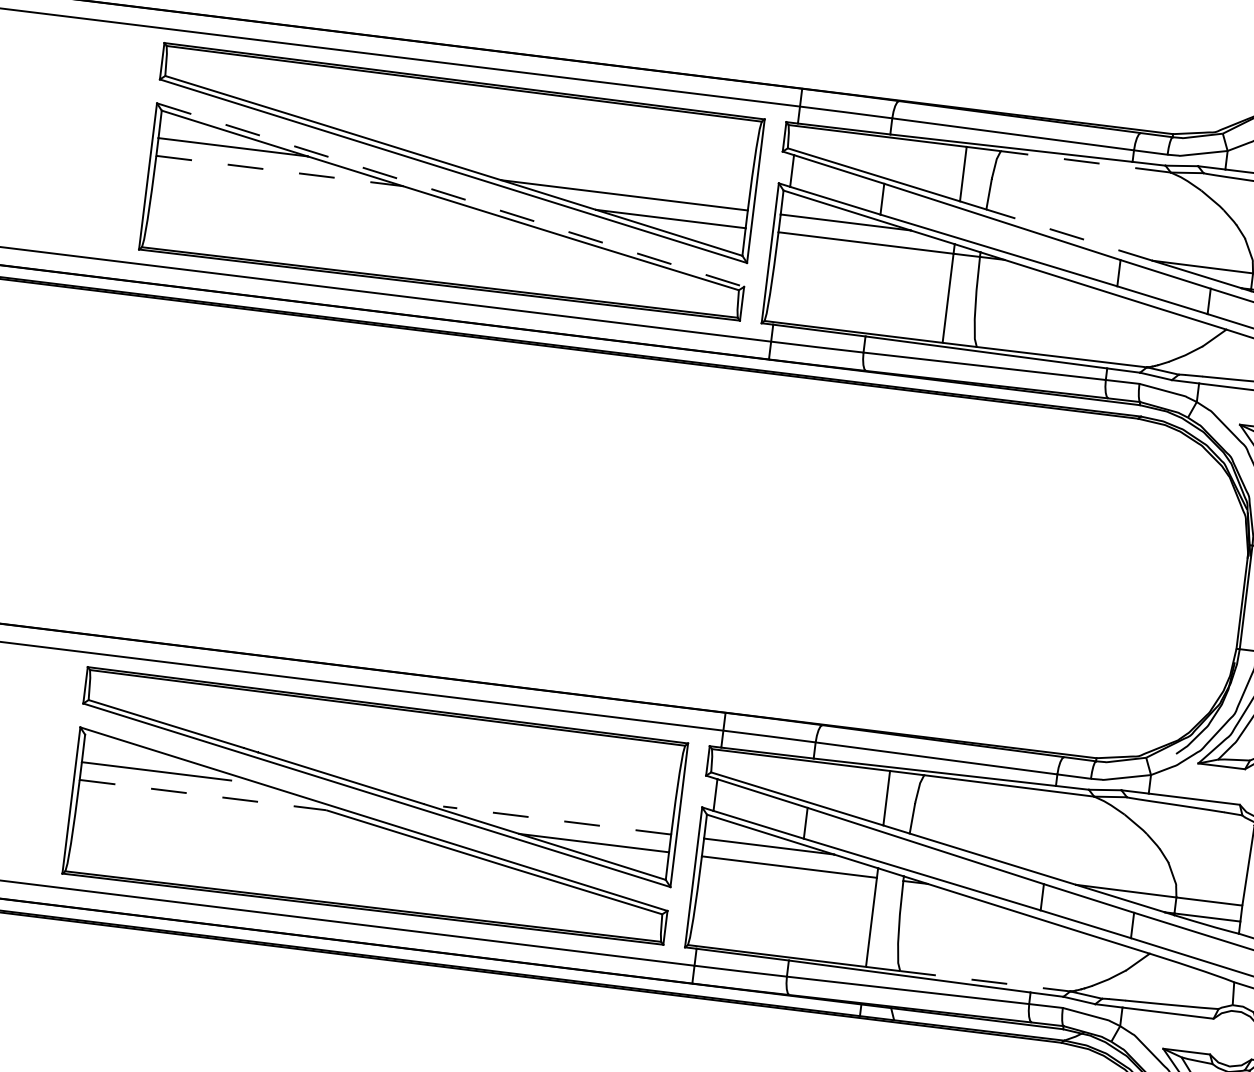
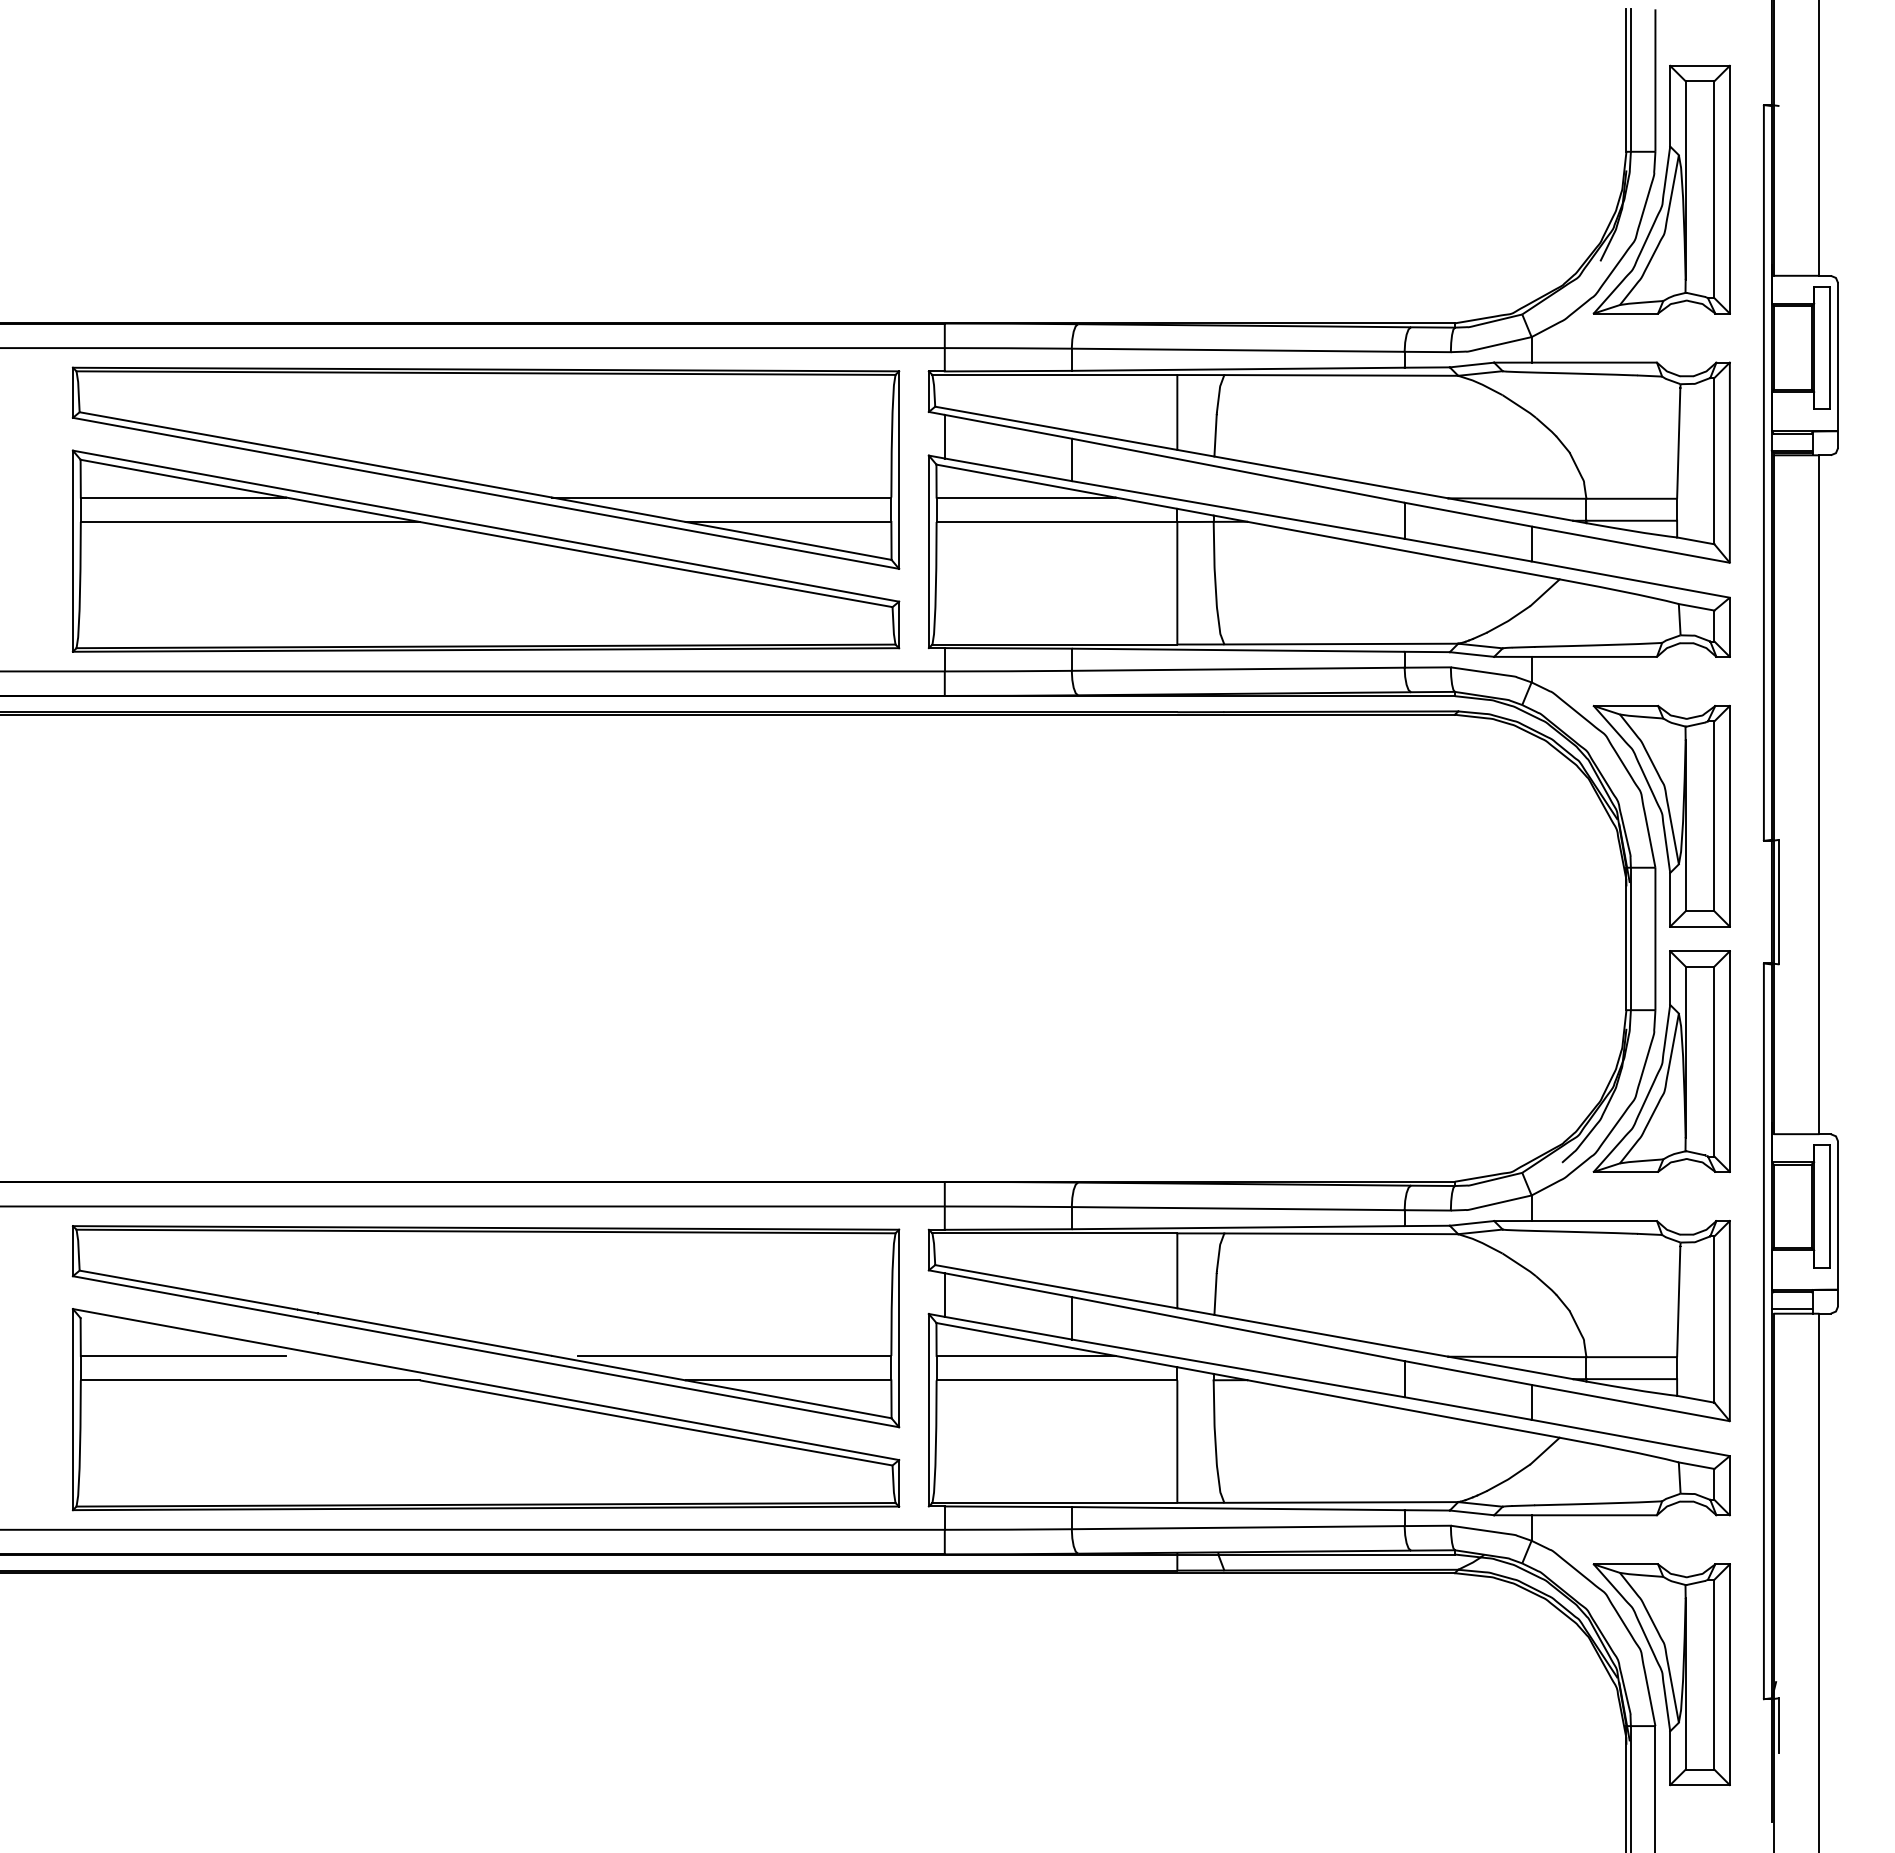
line: (1085, 161) -> (1341, 375), dashed -> solid
line: (279, 170) -> (250, 521), dashed -> solid
line: (450, 195) -> (486, 526), dashed -> solid
line: (1069, 235) -> (1331, 477), dashed -> solid
line: (203, 795) -> (250, 1380), dashed -> solid
line: (557, 820) -> (734, 1355), dashed -> solid
line: (985, 981) -> (1341, 1502), dashed -> solid

